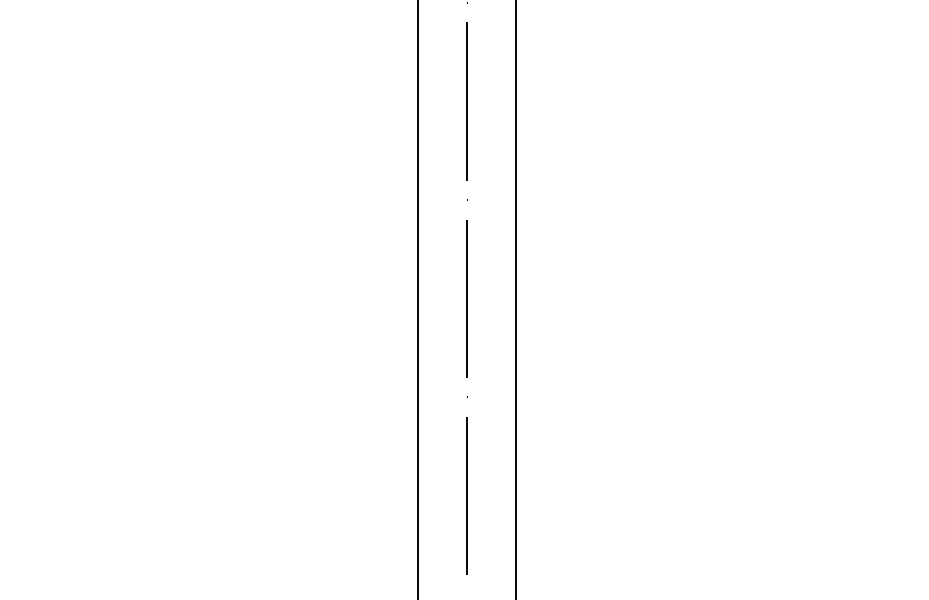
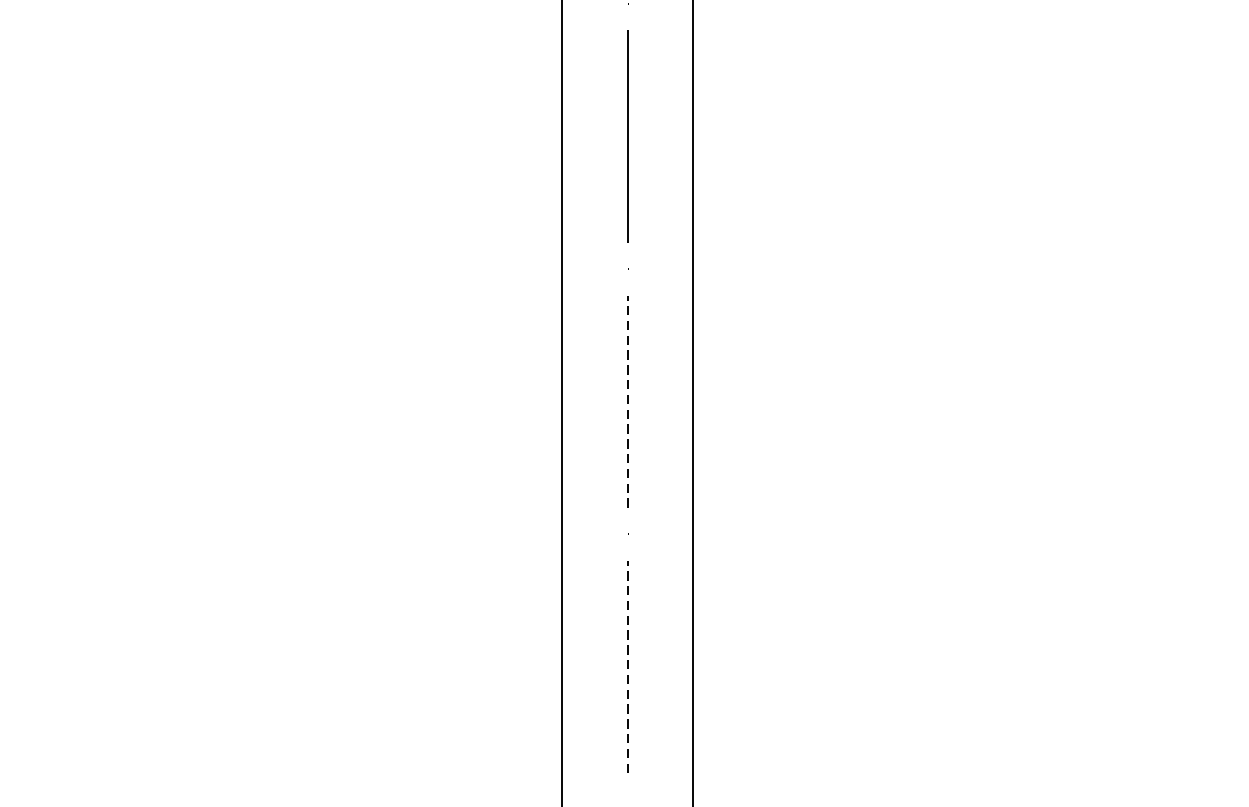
line: (467, 298) -> (628, 401), solid -> dashed
line: (467, 495) -> (628, 666), solid -> dashed

